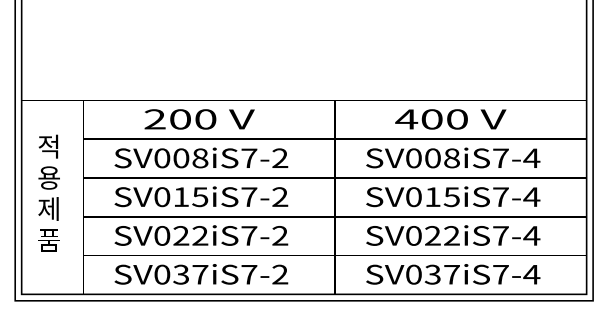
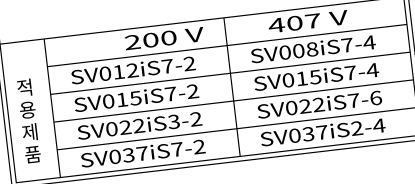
text: (199, 119) -> (164, 38), moved
text: (457, 119) -> (313, 21), 400 -> 407
text: (190, 158) -> (125, 71), SV008iS7-2 -> SV012iS7-2
text: (48, 192) -> (28, 120), moved
text: (249, 235) -> (174, 121), SV022iS7-2 -> SV022iS3-2
text: (531, 235) -> (375, 97), SV022iS7-4 -> SV022iS7-6
text: (500, 274) -> (356, 128), SV037iS7-4 -> SV037iS2-4

